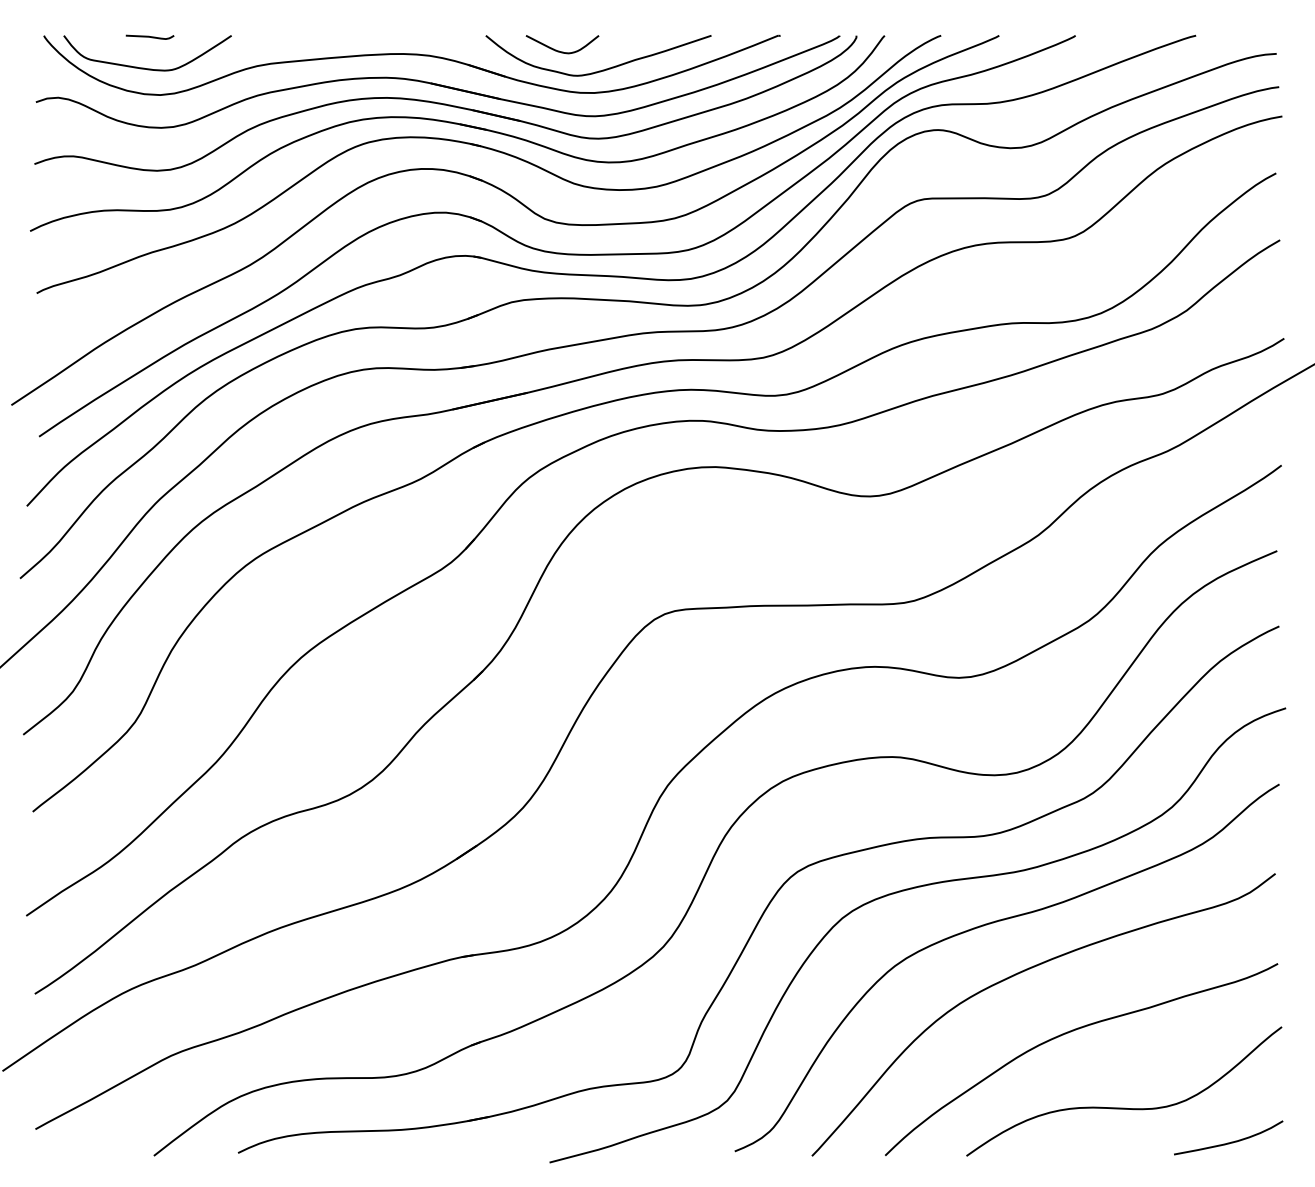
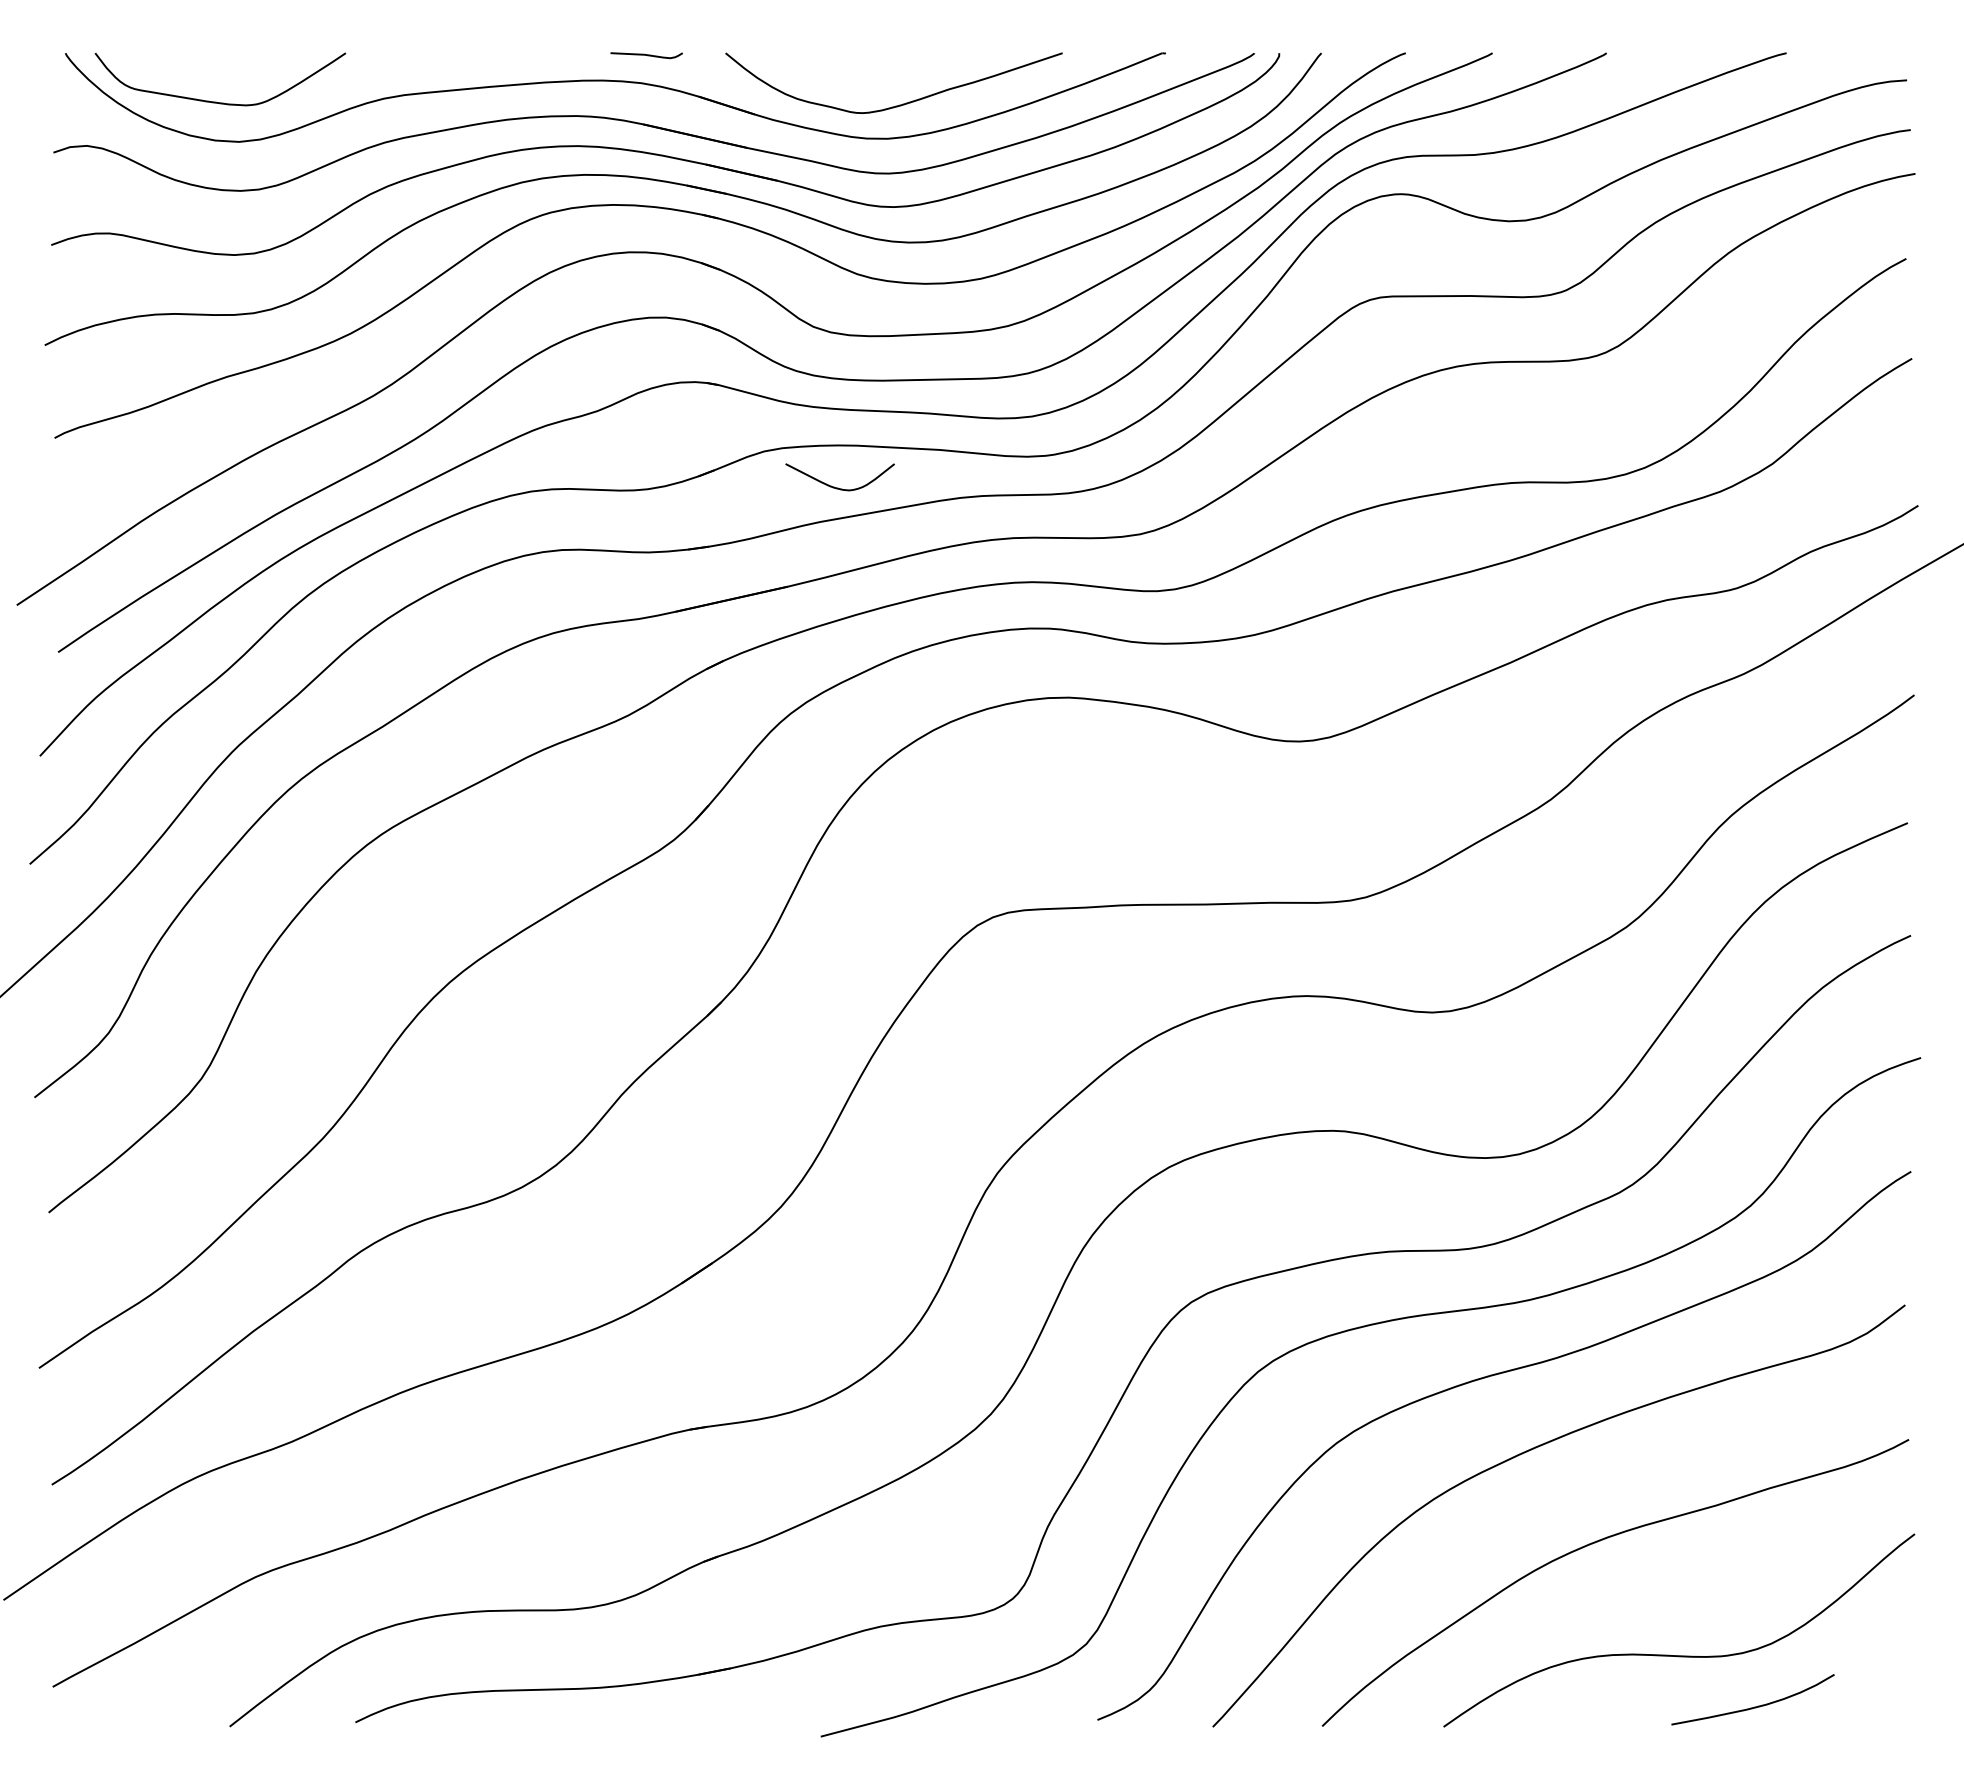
curve: (149, 36) -> (645, 54), moved
curve: (559, 50) -> (835, 486), moved
curve: (1231, 1141) -> (1757, 1705), moved

